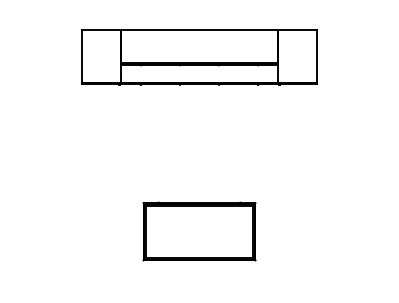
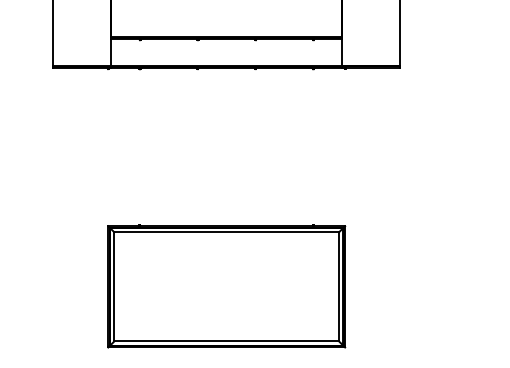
part: (199, 231) -> (226, 286), size x1.43

